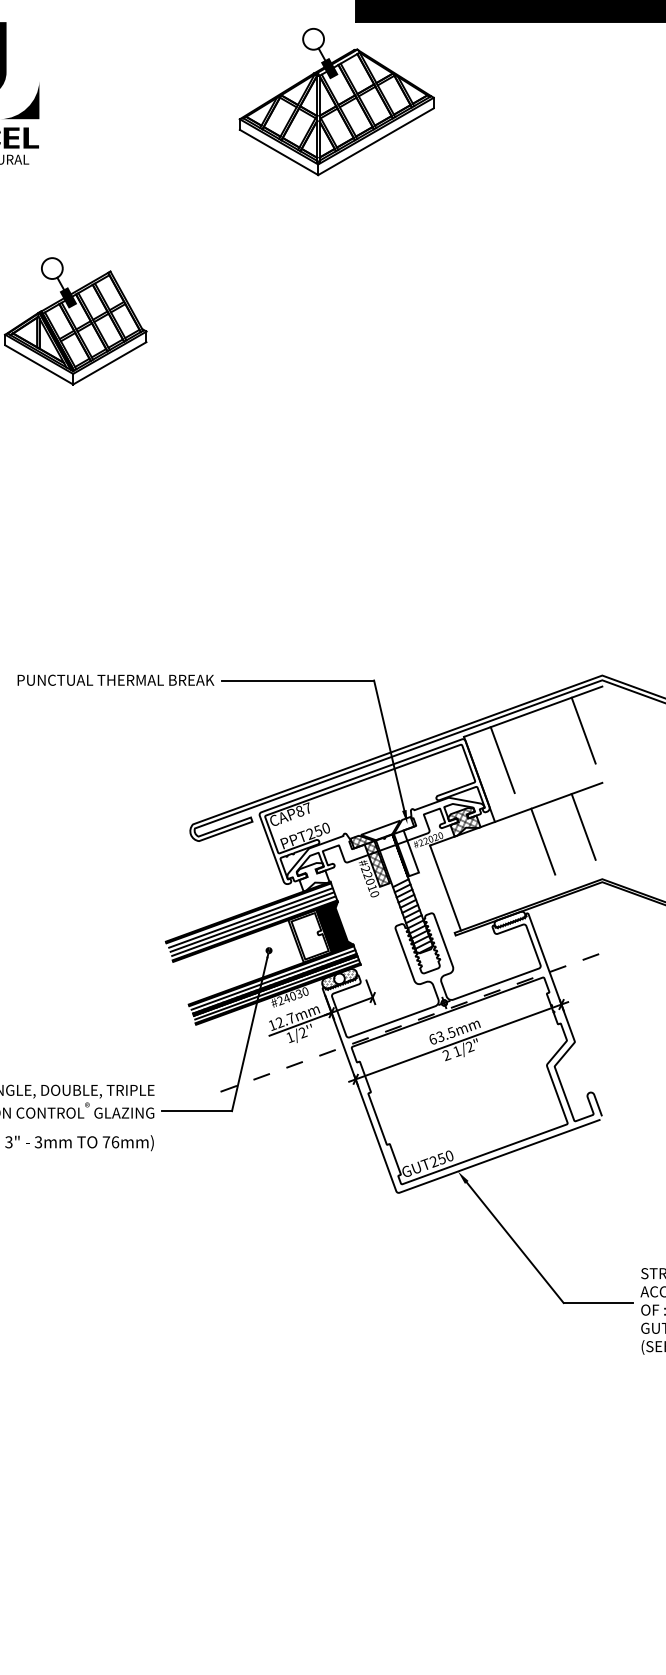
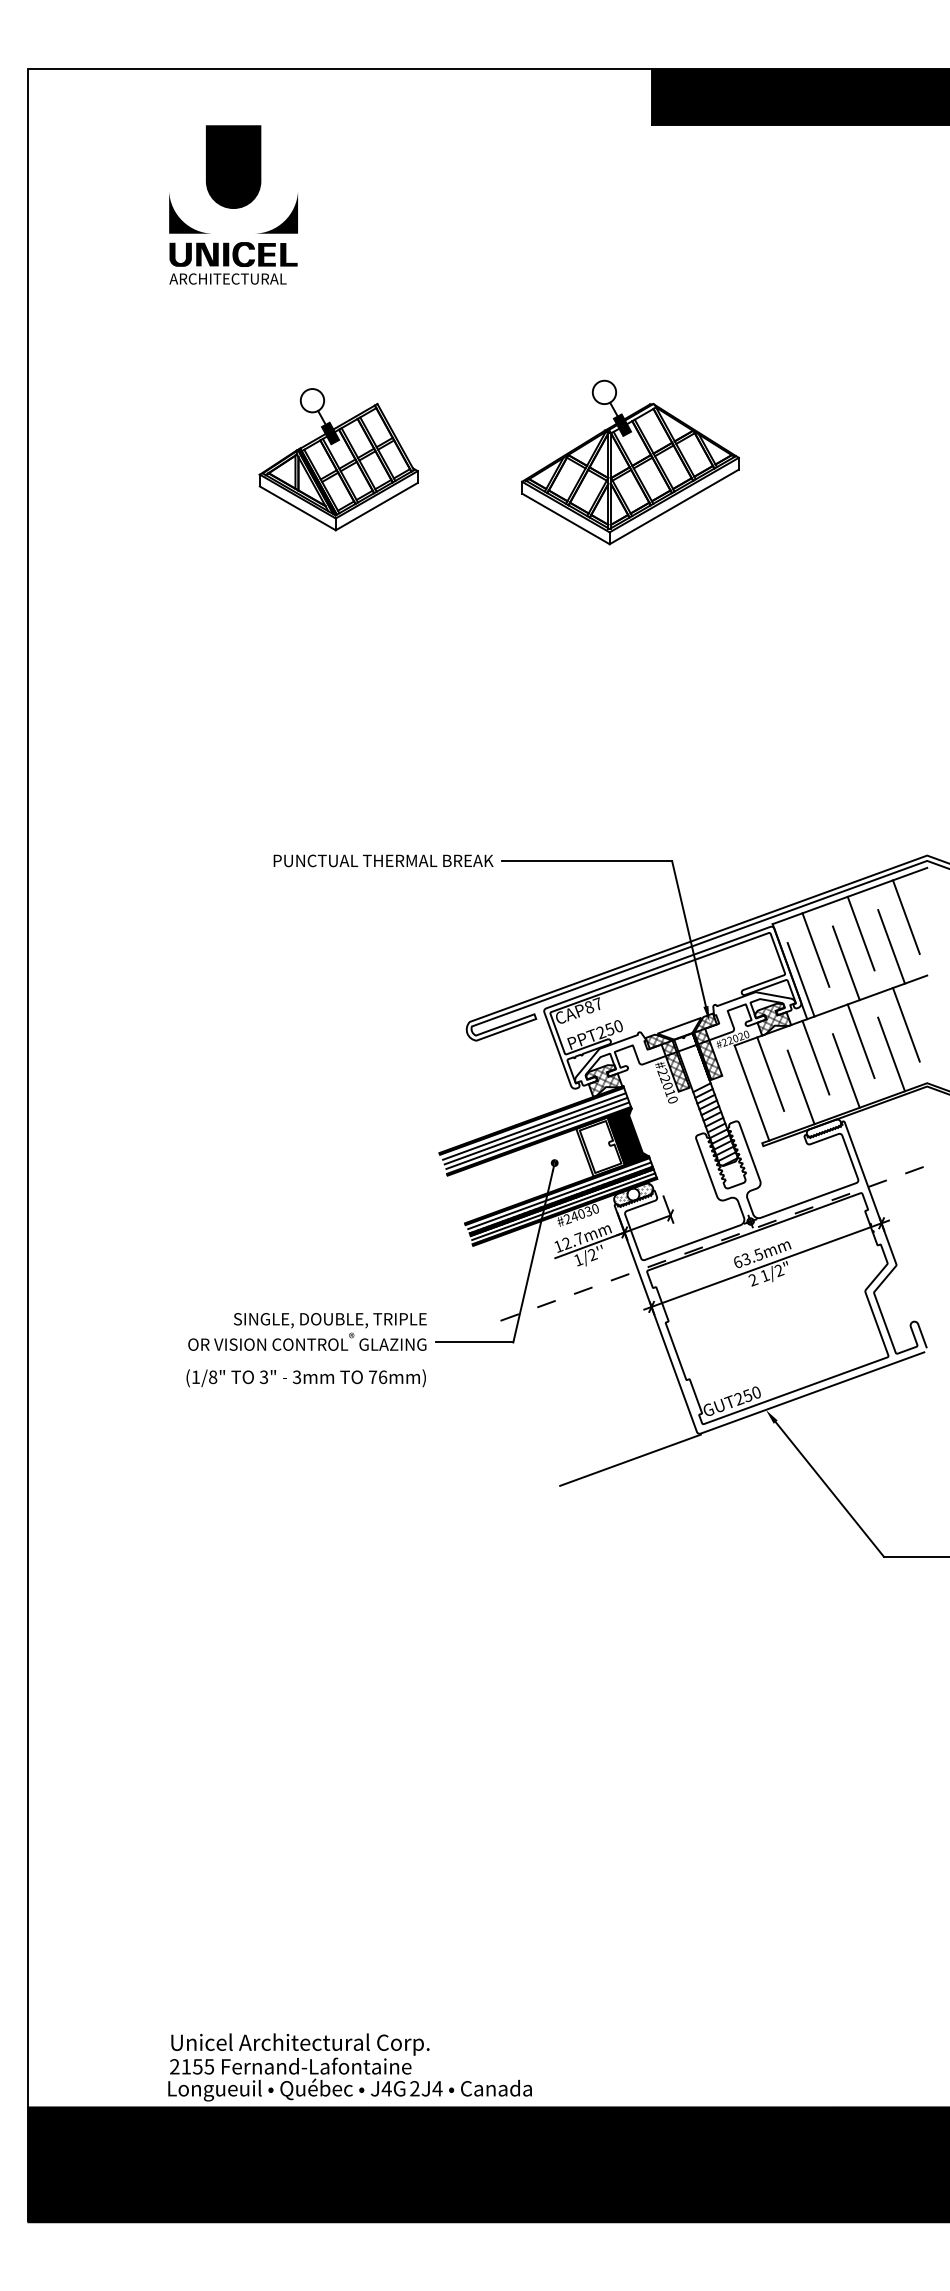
part: (336, 101) -> (630, 462), moved
line: (542, 745) -> (860, 933), added
line: (570, 756) -> (891, 946), added
line: (529, 772) -> (845, 963), added
line: (488, 786) -> (800, 979), added
hatch: (406, 847) -> (708, 1047), added
line: (570, 853) -> (891, 1054), added
line: (502, 856) -> (815, 1057), added
line: (529, 867) -> (845, 1070), added
line: (462, 870) -> (770, 1073), added
hatch: (312, 876) -> (603, 1080), added
line: (488, 883) -> (800, 1087), added
line: (336, 1215) -> (630, 1459), added

